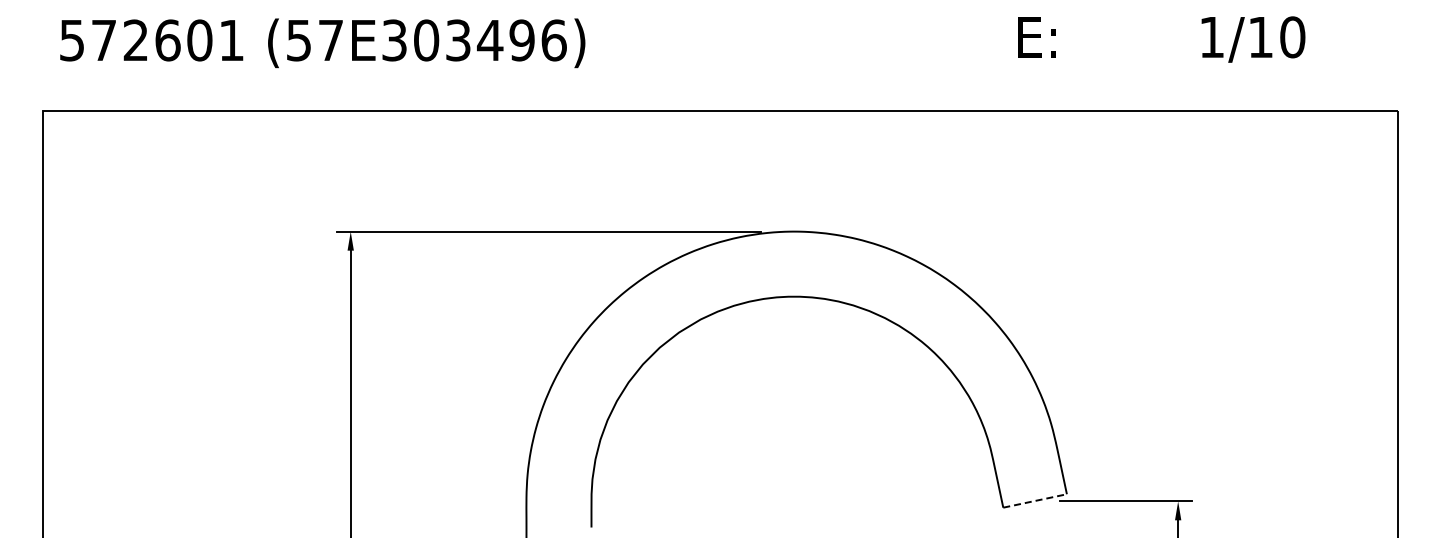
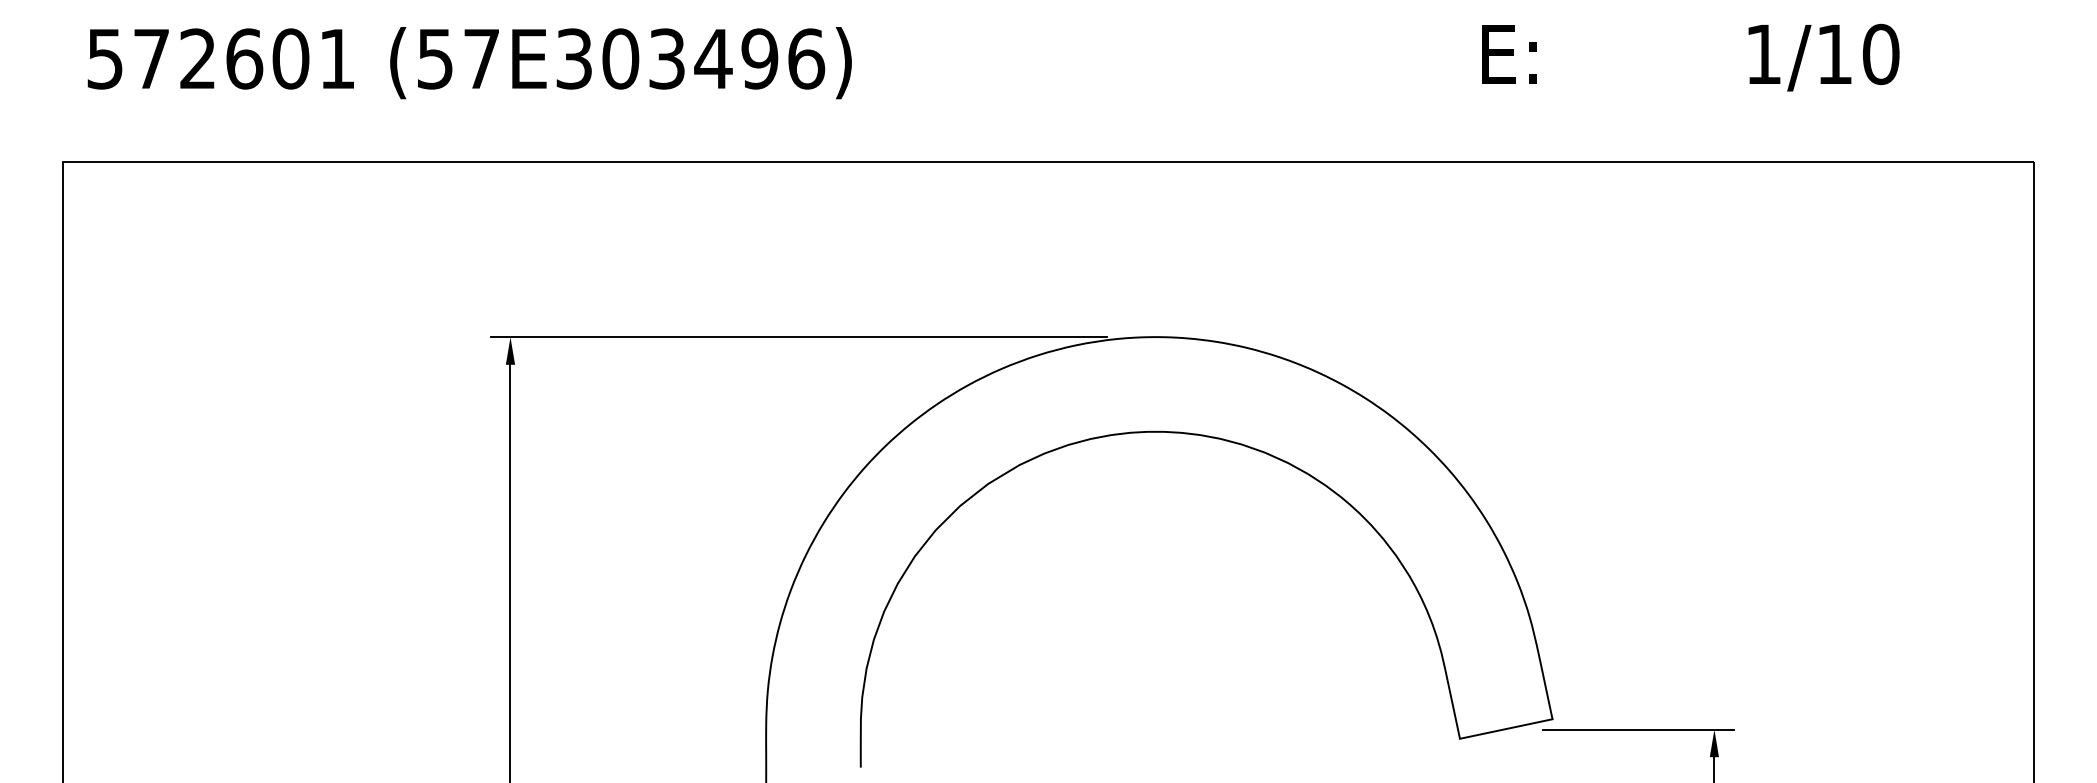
line: (1035, 500) -> (1506, 728), dashed -> solid

